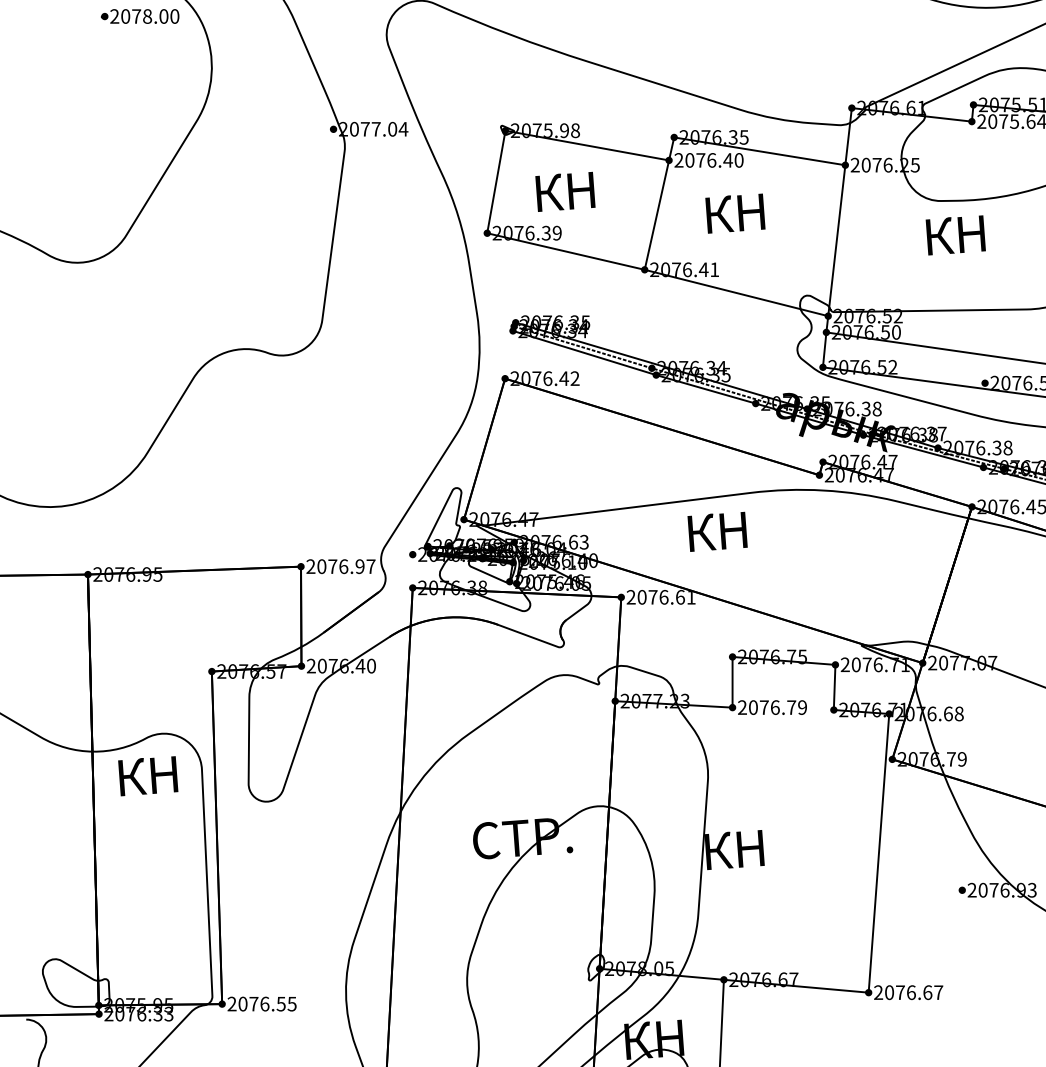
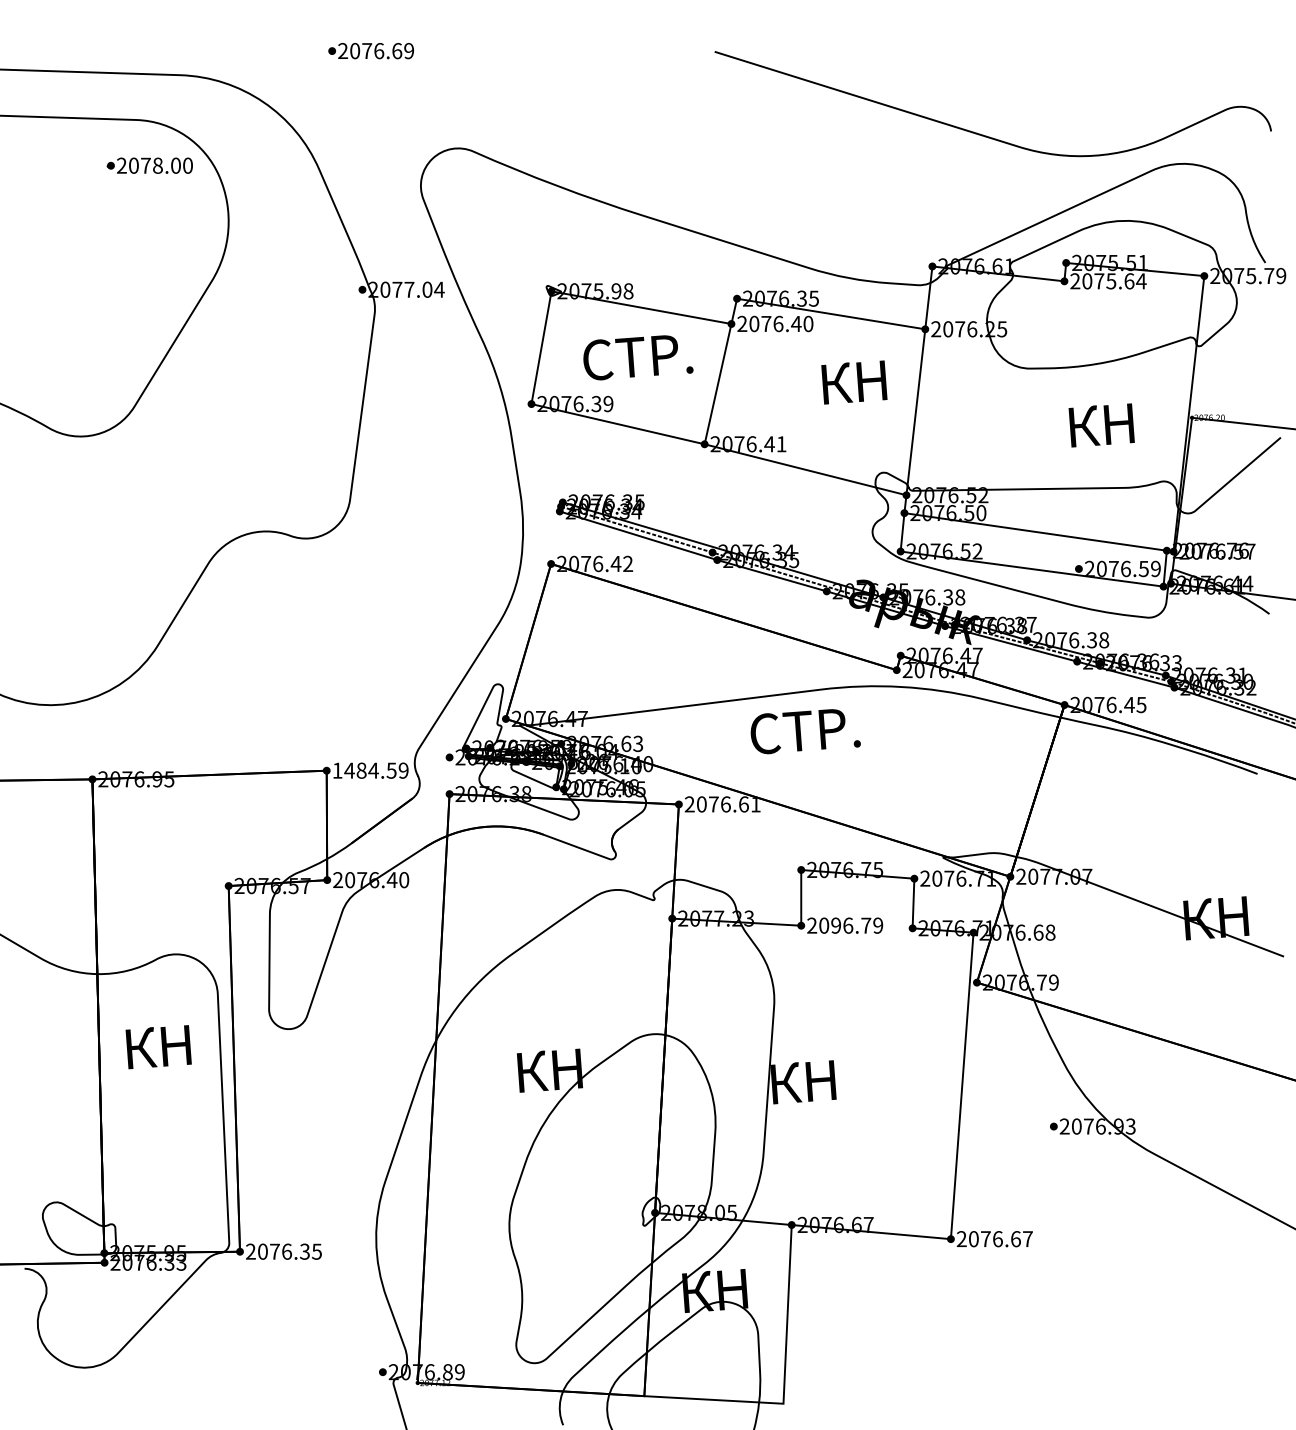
text: (584, 190) -> (638, 357), КН -> СТР.
text: (735, 213) -> (854, 382), moved
text: (955, 235) -> (1101, 425), moved
text: (736, 531) -> (805, 731), КН -> СТР.
text: (340, 566) -> (370, 770), 2076.97 -> 1484.59
text: (764, 707) -> (836, 925), 2076.79 -> 2096.79
text: (148, 776) -> (158, 1047), moved
text: (522, 838) -> (570, 1069), СТР. -> КН
text: (280, 1003) -> (304, 1251), 2076.55 -> 2076.35

